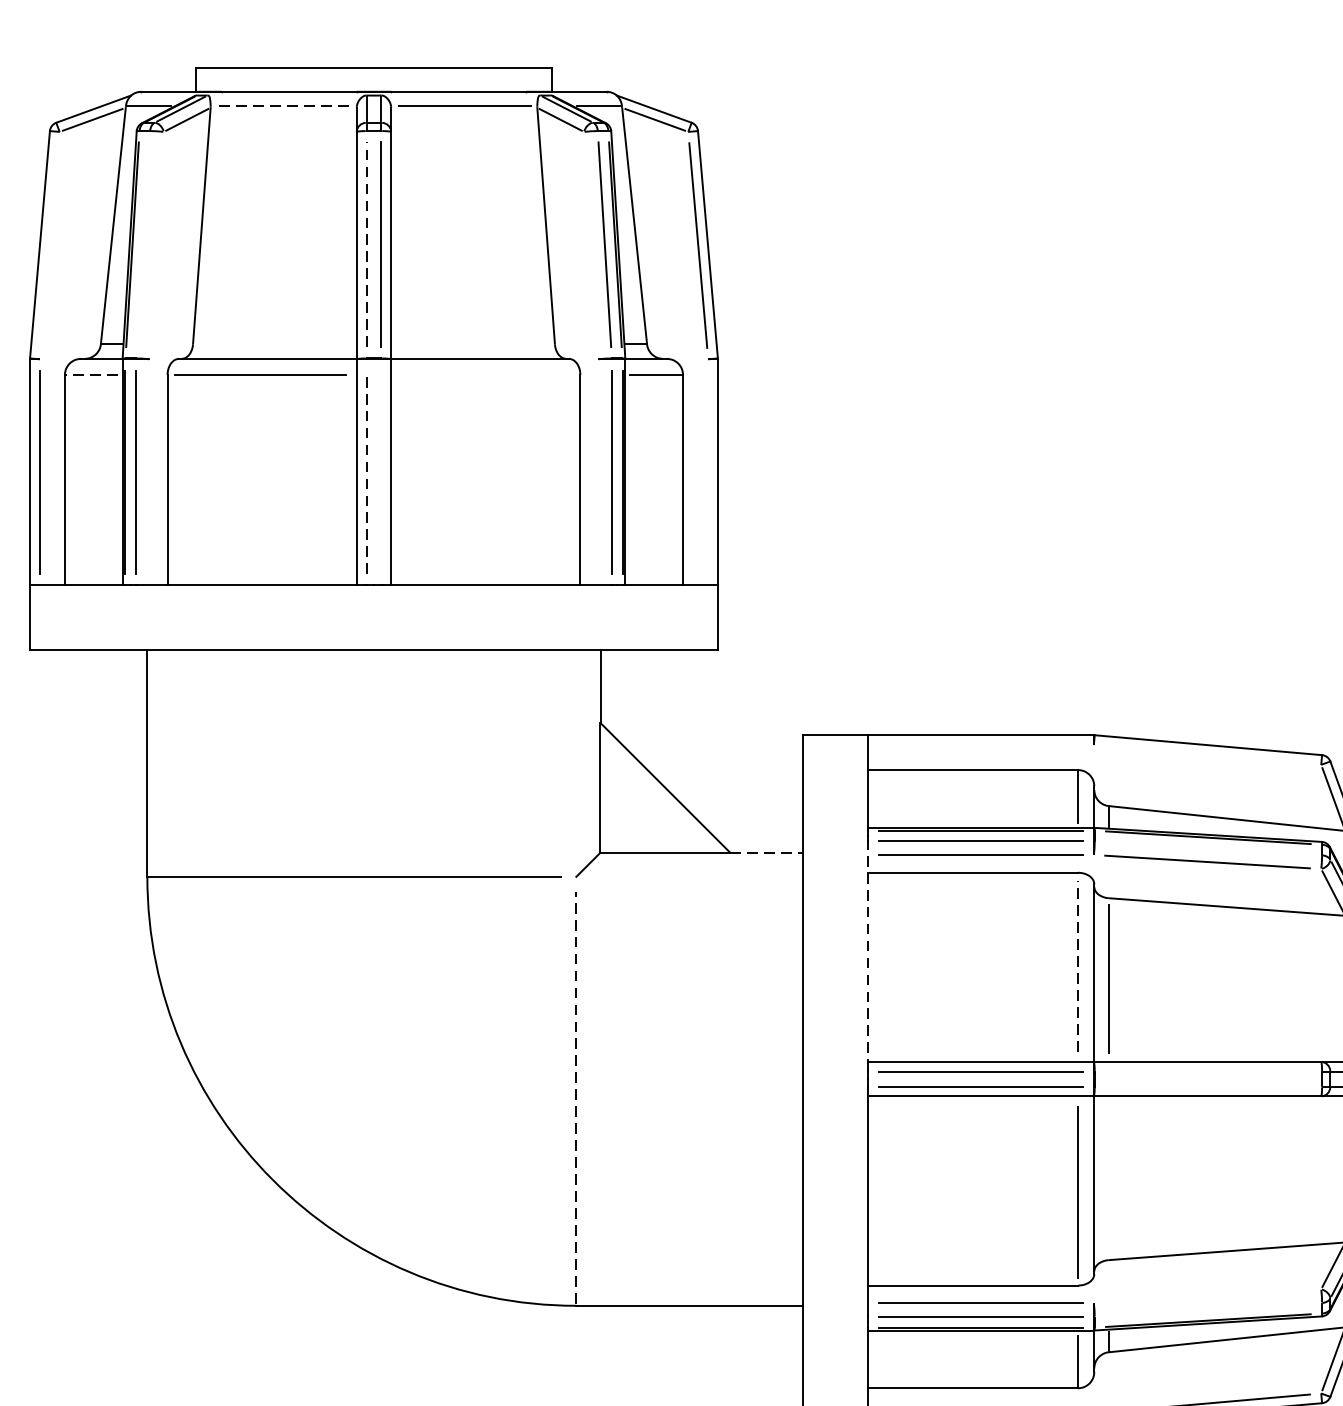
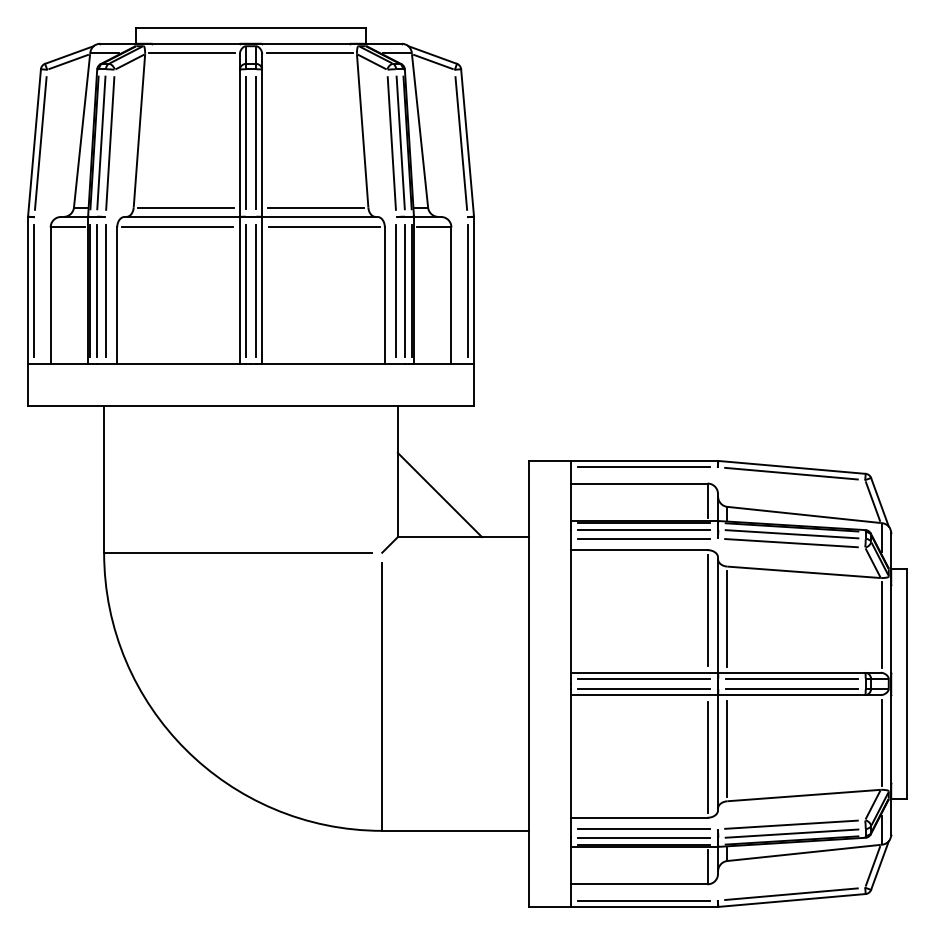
line: (282, 106) -> (191, 53), dashed -> solid
line: (143, 244) -> (101, 142), added
line: (366, 244) -> (246, 142), dashed -> solid
line: (49, 245) -> (40, 143), added
line: (157, 245) -> (110, 143), added
line: (590, 245) -> (391, 143), added
line: (274, 344) -> (186, 207), added
line: (473, 344) -> (315, 207), added
line: (90, 375) -> (67, 227), dashed -> solid
line: (485, 375) -> (323, 227), added
line: (149, 472) -> (105, 290), added
line: (366, 472) -> (246, 290), dashed -> solid
line: (380, 472) -> (255, 290), added
line: (598, 472) -> (396, 290), added
line: (707, 472) -> (467, 290), added
line: (980, 745) -> (644, 467), added
line: (1207, 754) -> (791, 473), added
line: (1207, 848) -> (791, 534), added
line: (766, 853) -> (505, 537), dashed -> solid
line: (868, 956) -> (571, 604), dashed -> solid
line: (1078, 965) -> (707, 610), dashed -> solid
line: (1207, 1072) -> (791, 679), added
line: (1207, 1086) -> (791, 688), added
line: (576, 1097) -> (382, 695), dashed -> solid
line: (1108, 1178) -> (727, 748), added
line: (1207, 1295) -> (791, 824), added
line: (1207, 1309) -> (791, 833), added

